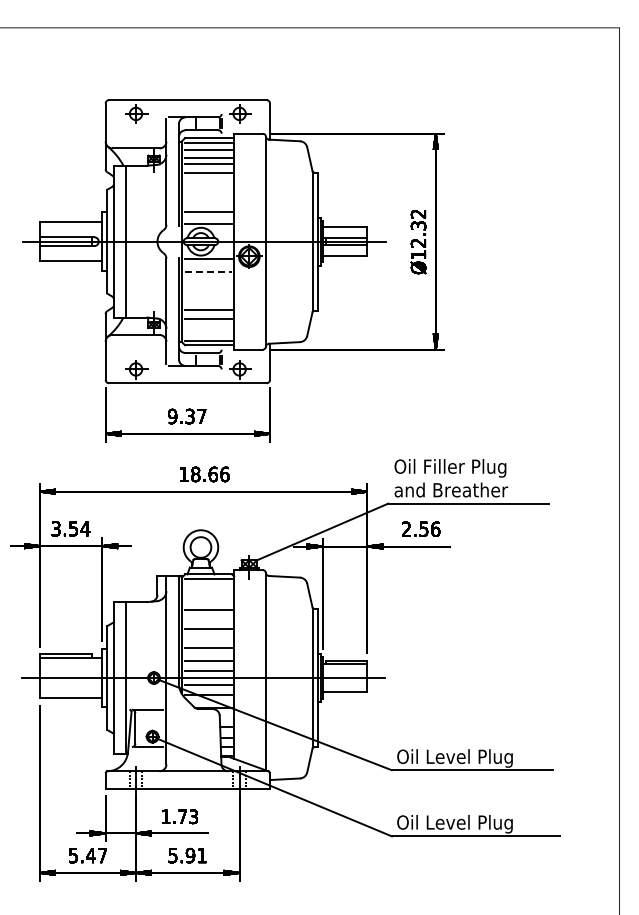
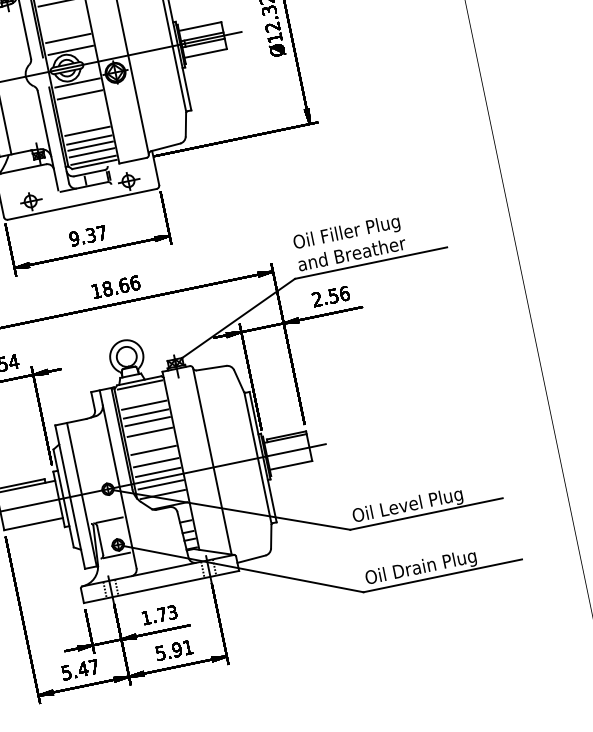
line: (209, 271) -> (80, 94), dashed -> solid
line: (208, 325) -> (90, 145), added
line: (208, 332) -> (91, 152), added
line: (208, 600) -> (144, 405), added
line: (208, 617) -> (147, 421), added
text: (470, 824) -> (435, 565), Oil Level Plug -> Oil Drain Plug

